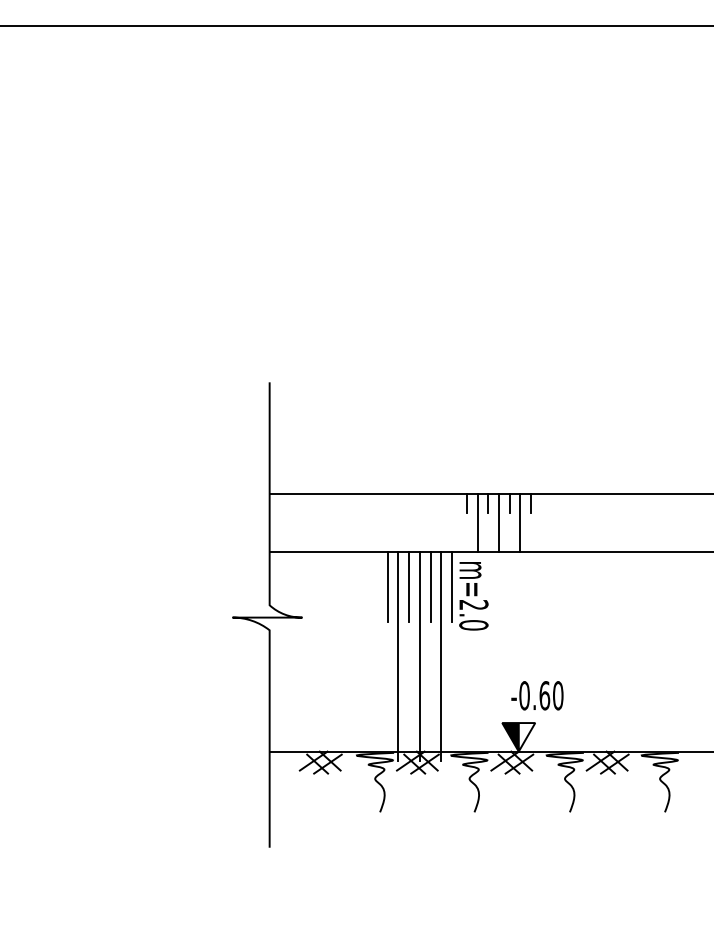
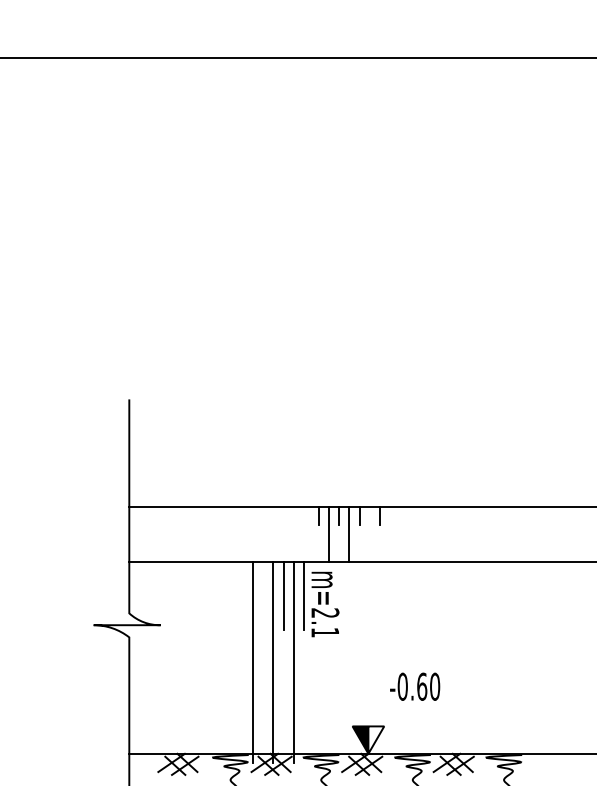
line: (520, 522) -> (370, 533), removed
line: (387, 586) -> (242, 595), removed
line: (409, 586) -> (263, 595), removed
text: (473, 625) -> (324, 632), m=2.0 -> m=2.1
text: (537, 695) -> (415, 686), moved

